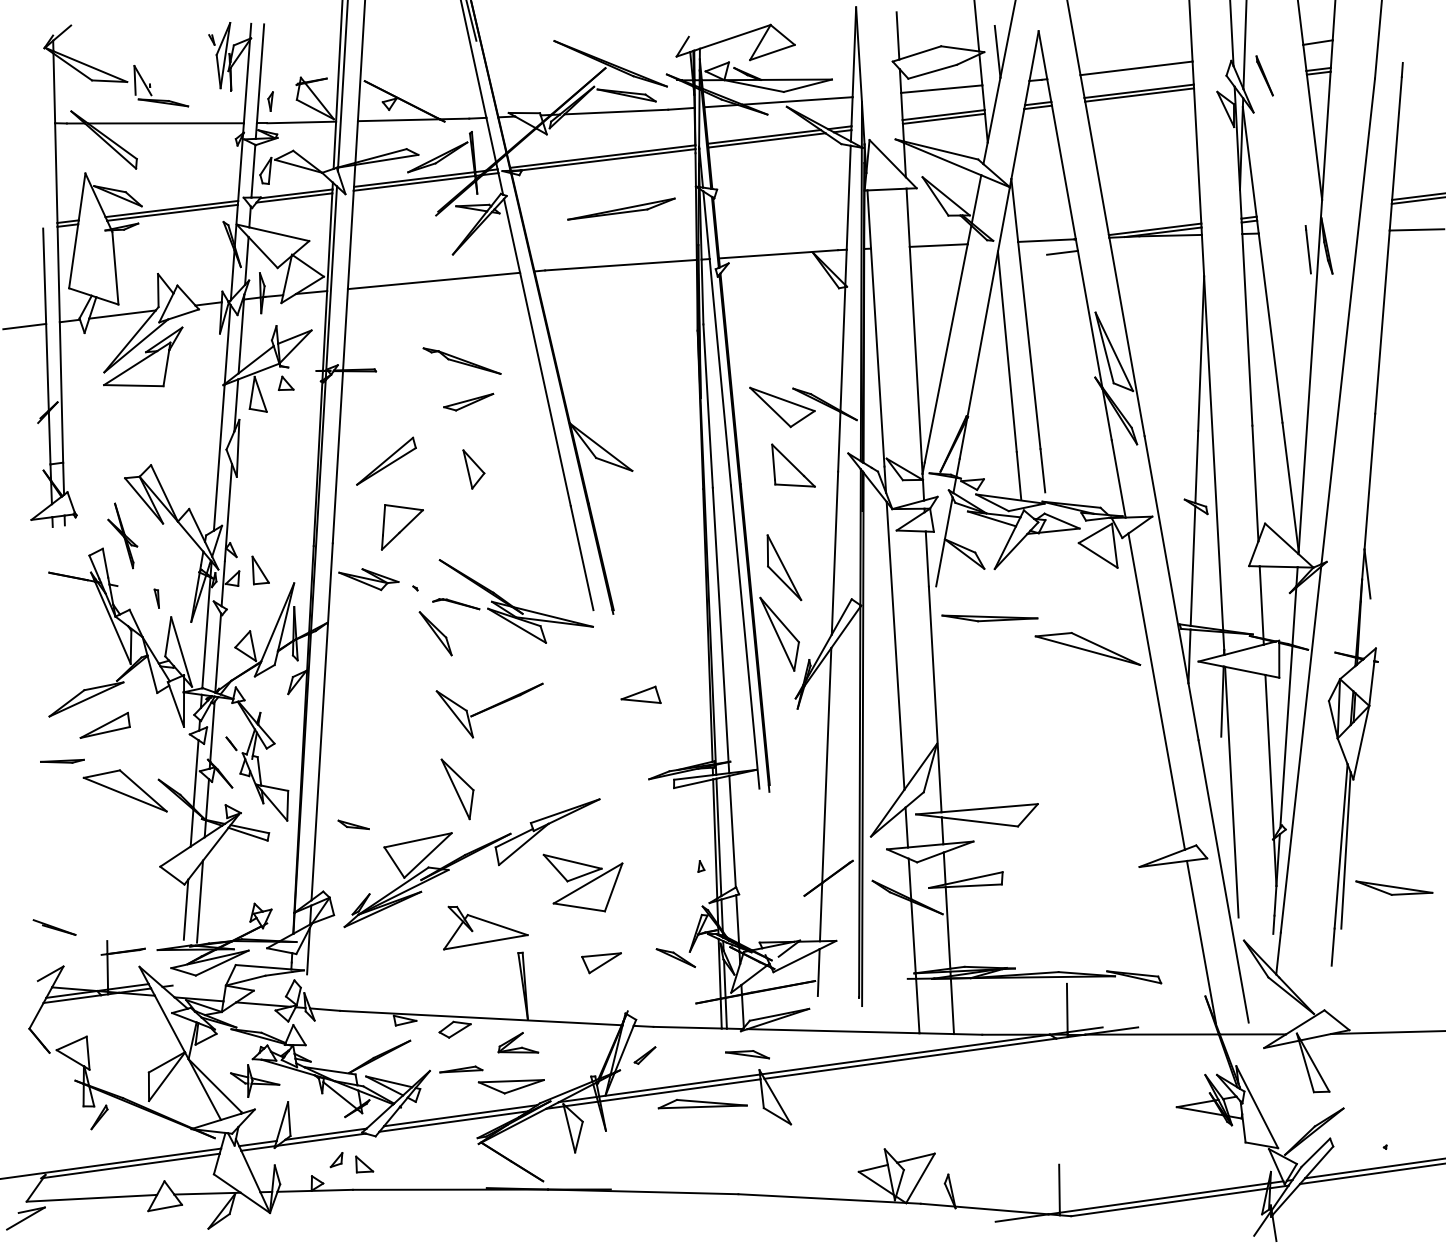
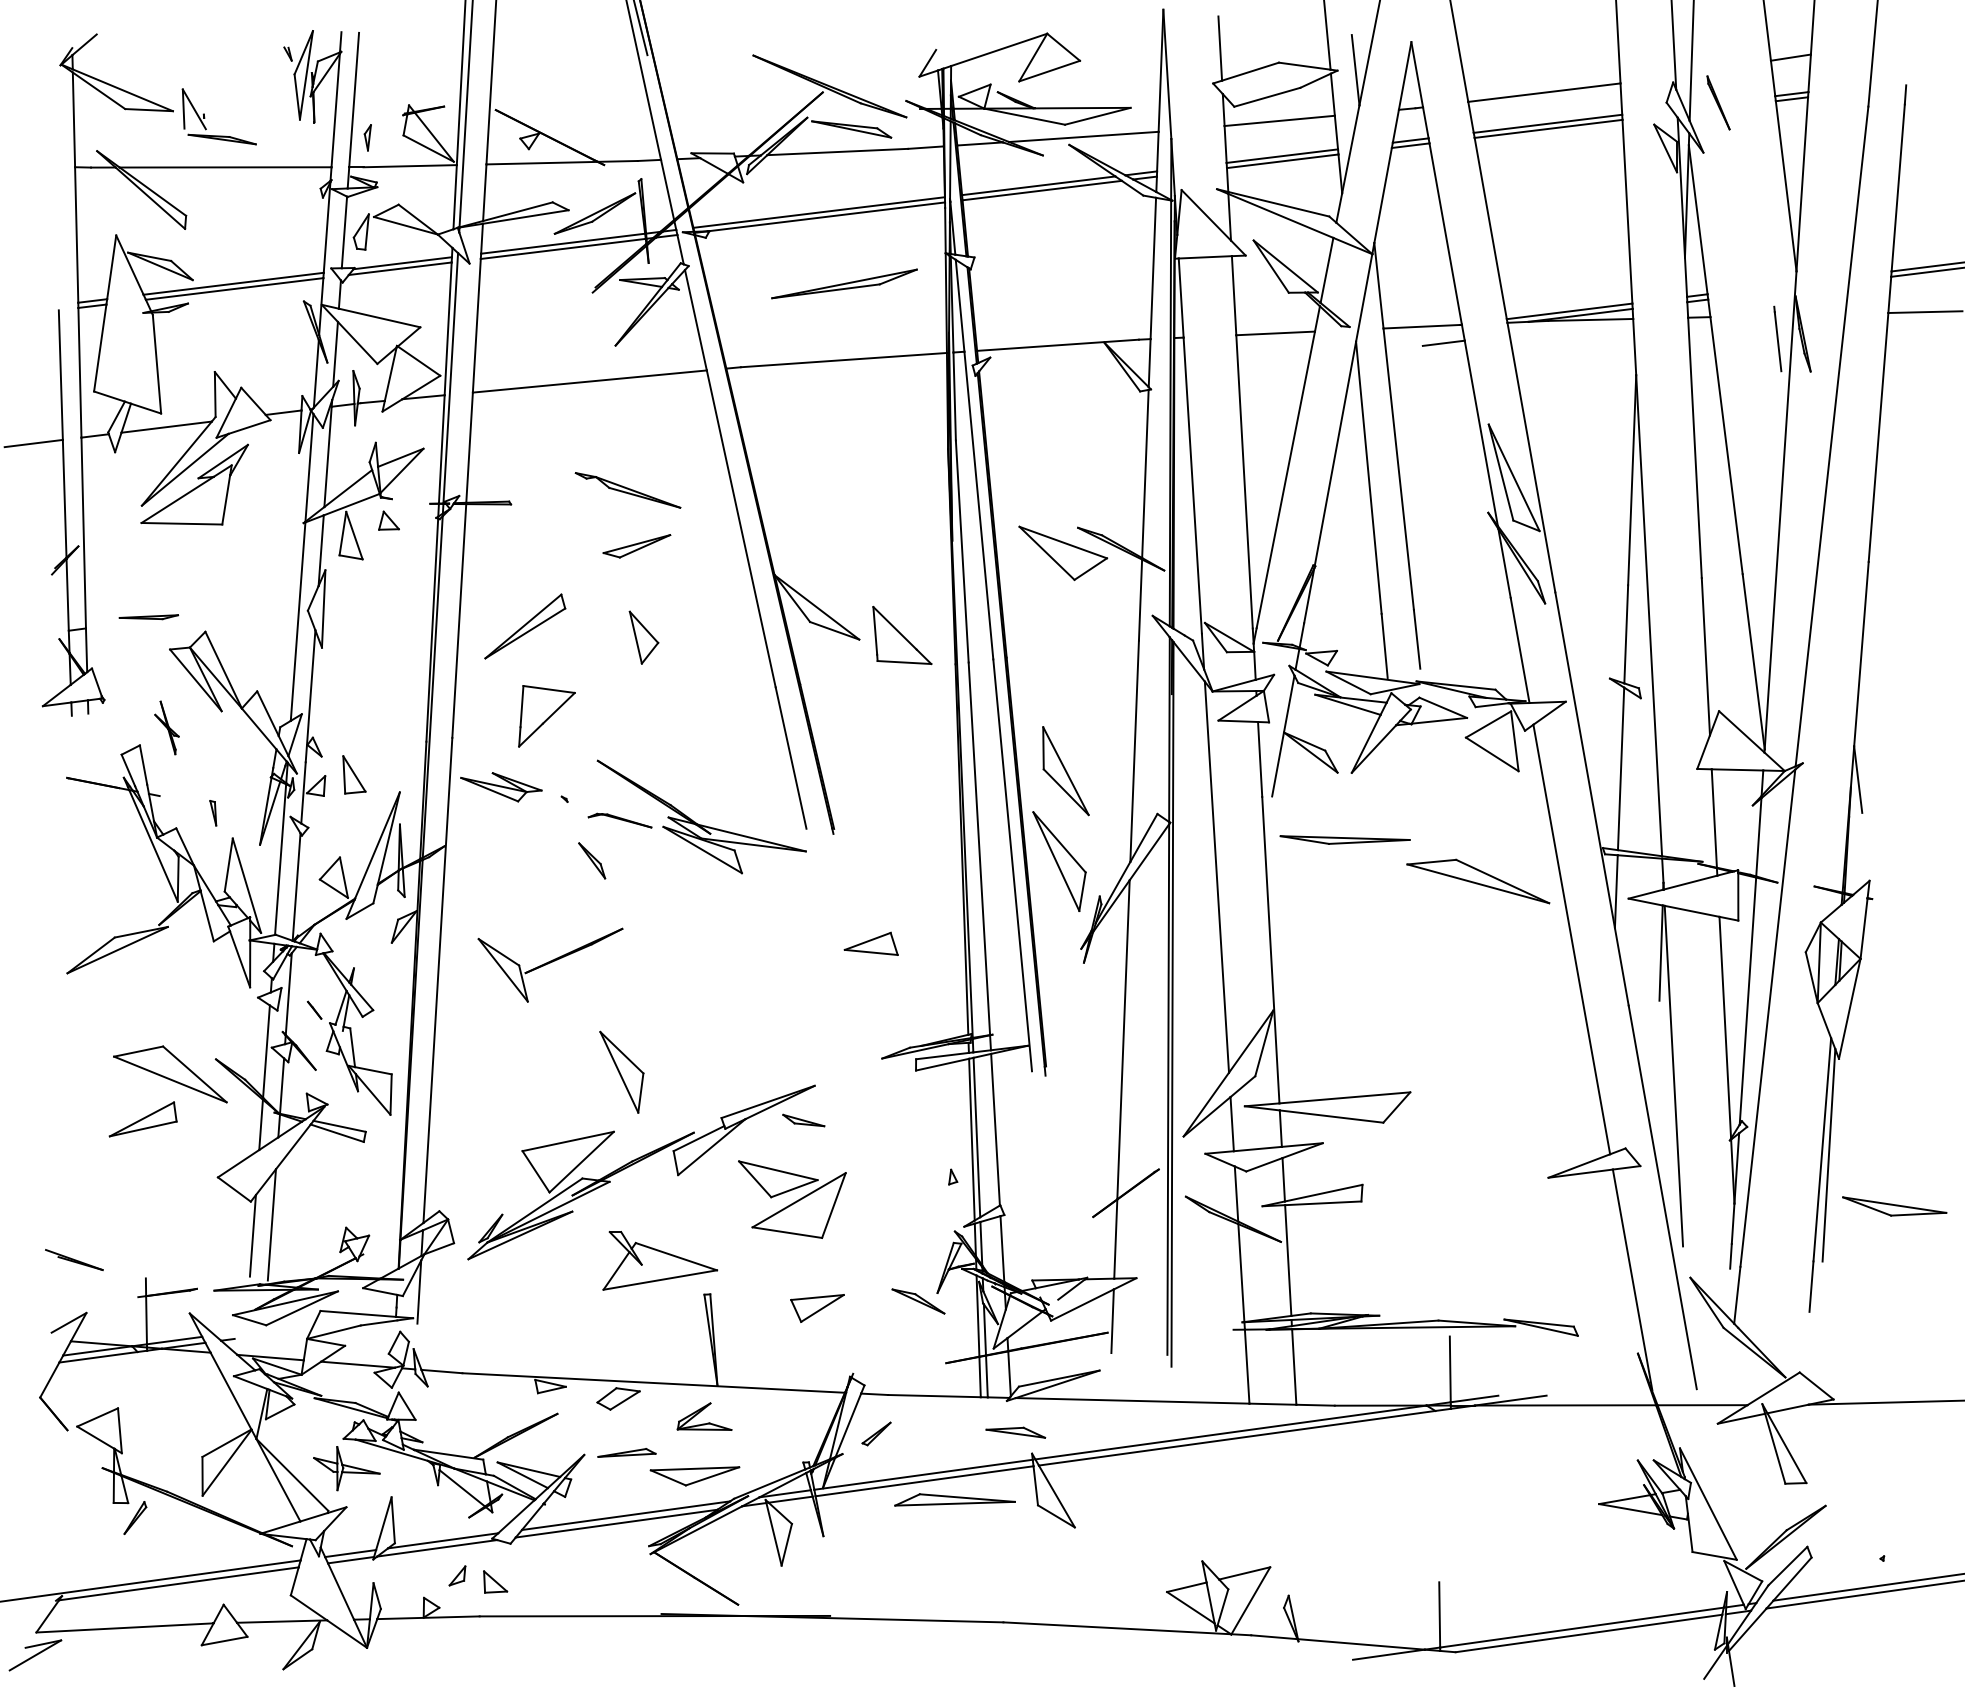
part: (793, 465) -> (902, 635), moved
part: (122, 535) -> (166, 727), size x0.6
part: (435, 633) -> (591, 860), size x0.6
part: (489, 710) -> (550, 964), moved
part: (104, 725) -> (142, 1119), moved
part: (62, 761) -> (148, 617), moved
part: (353, 824) -> (803, 1120), moved

